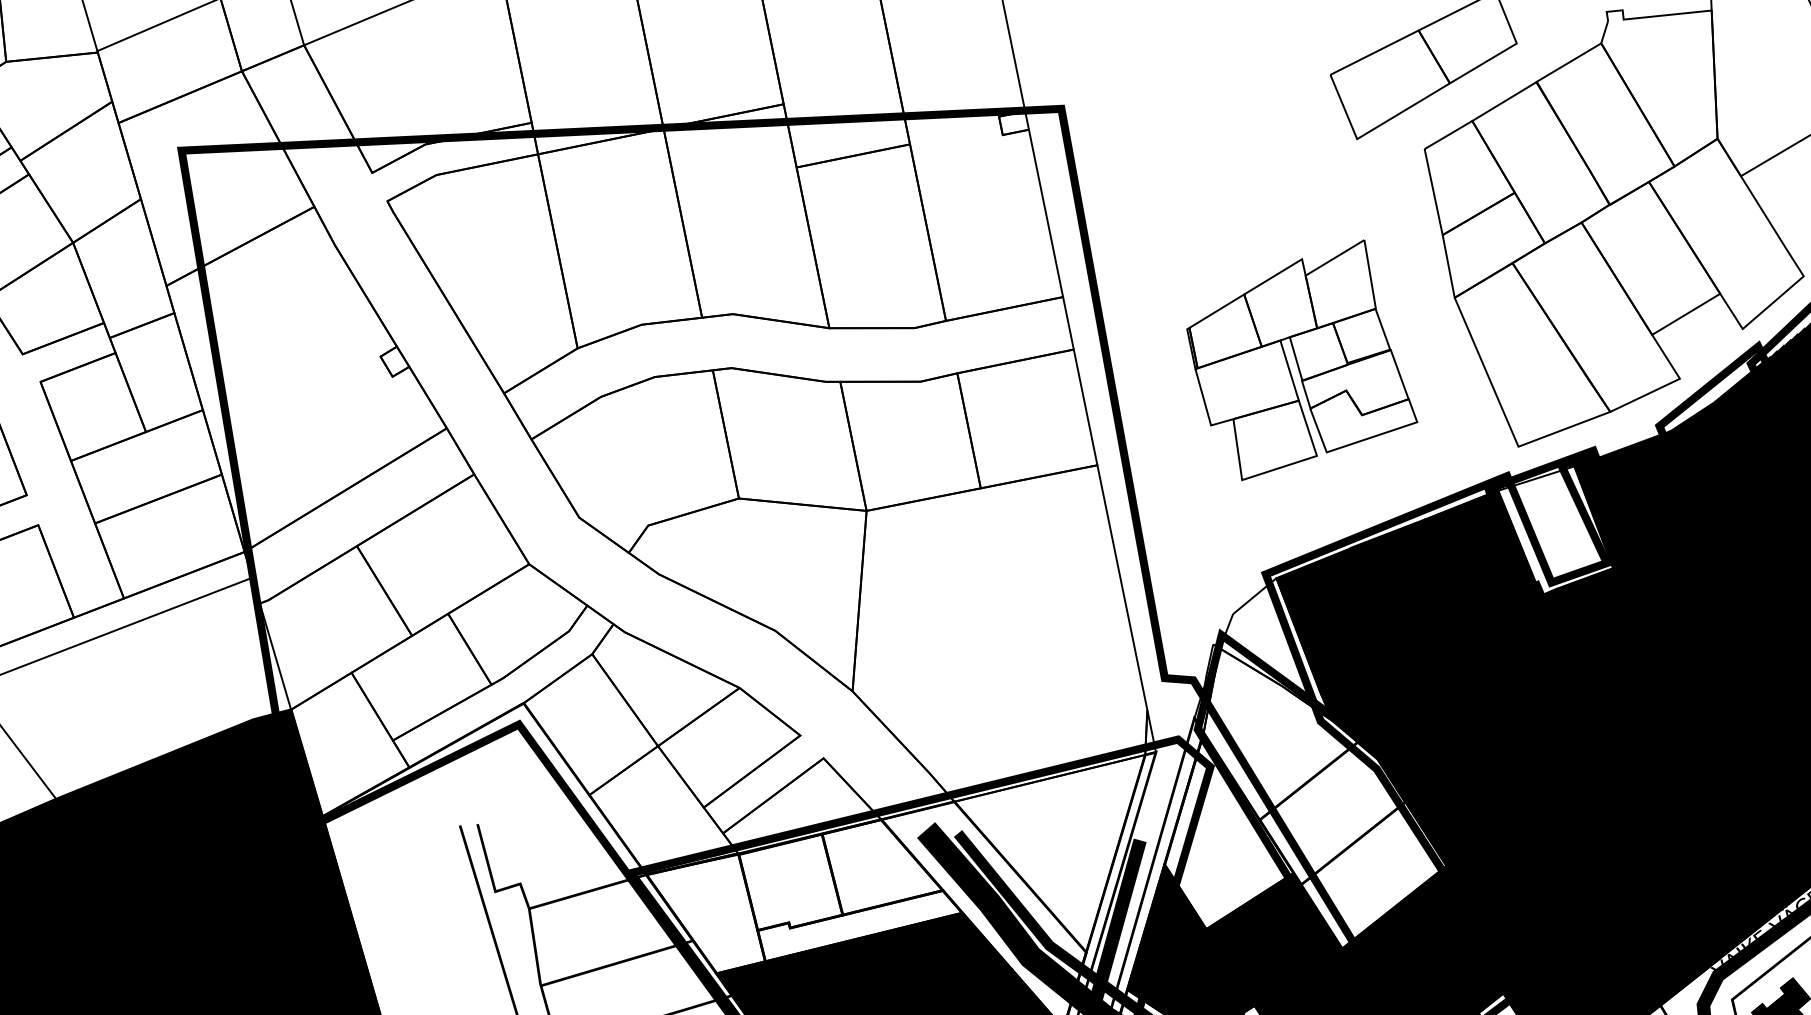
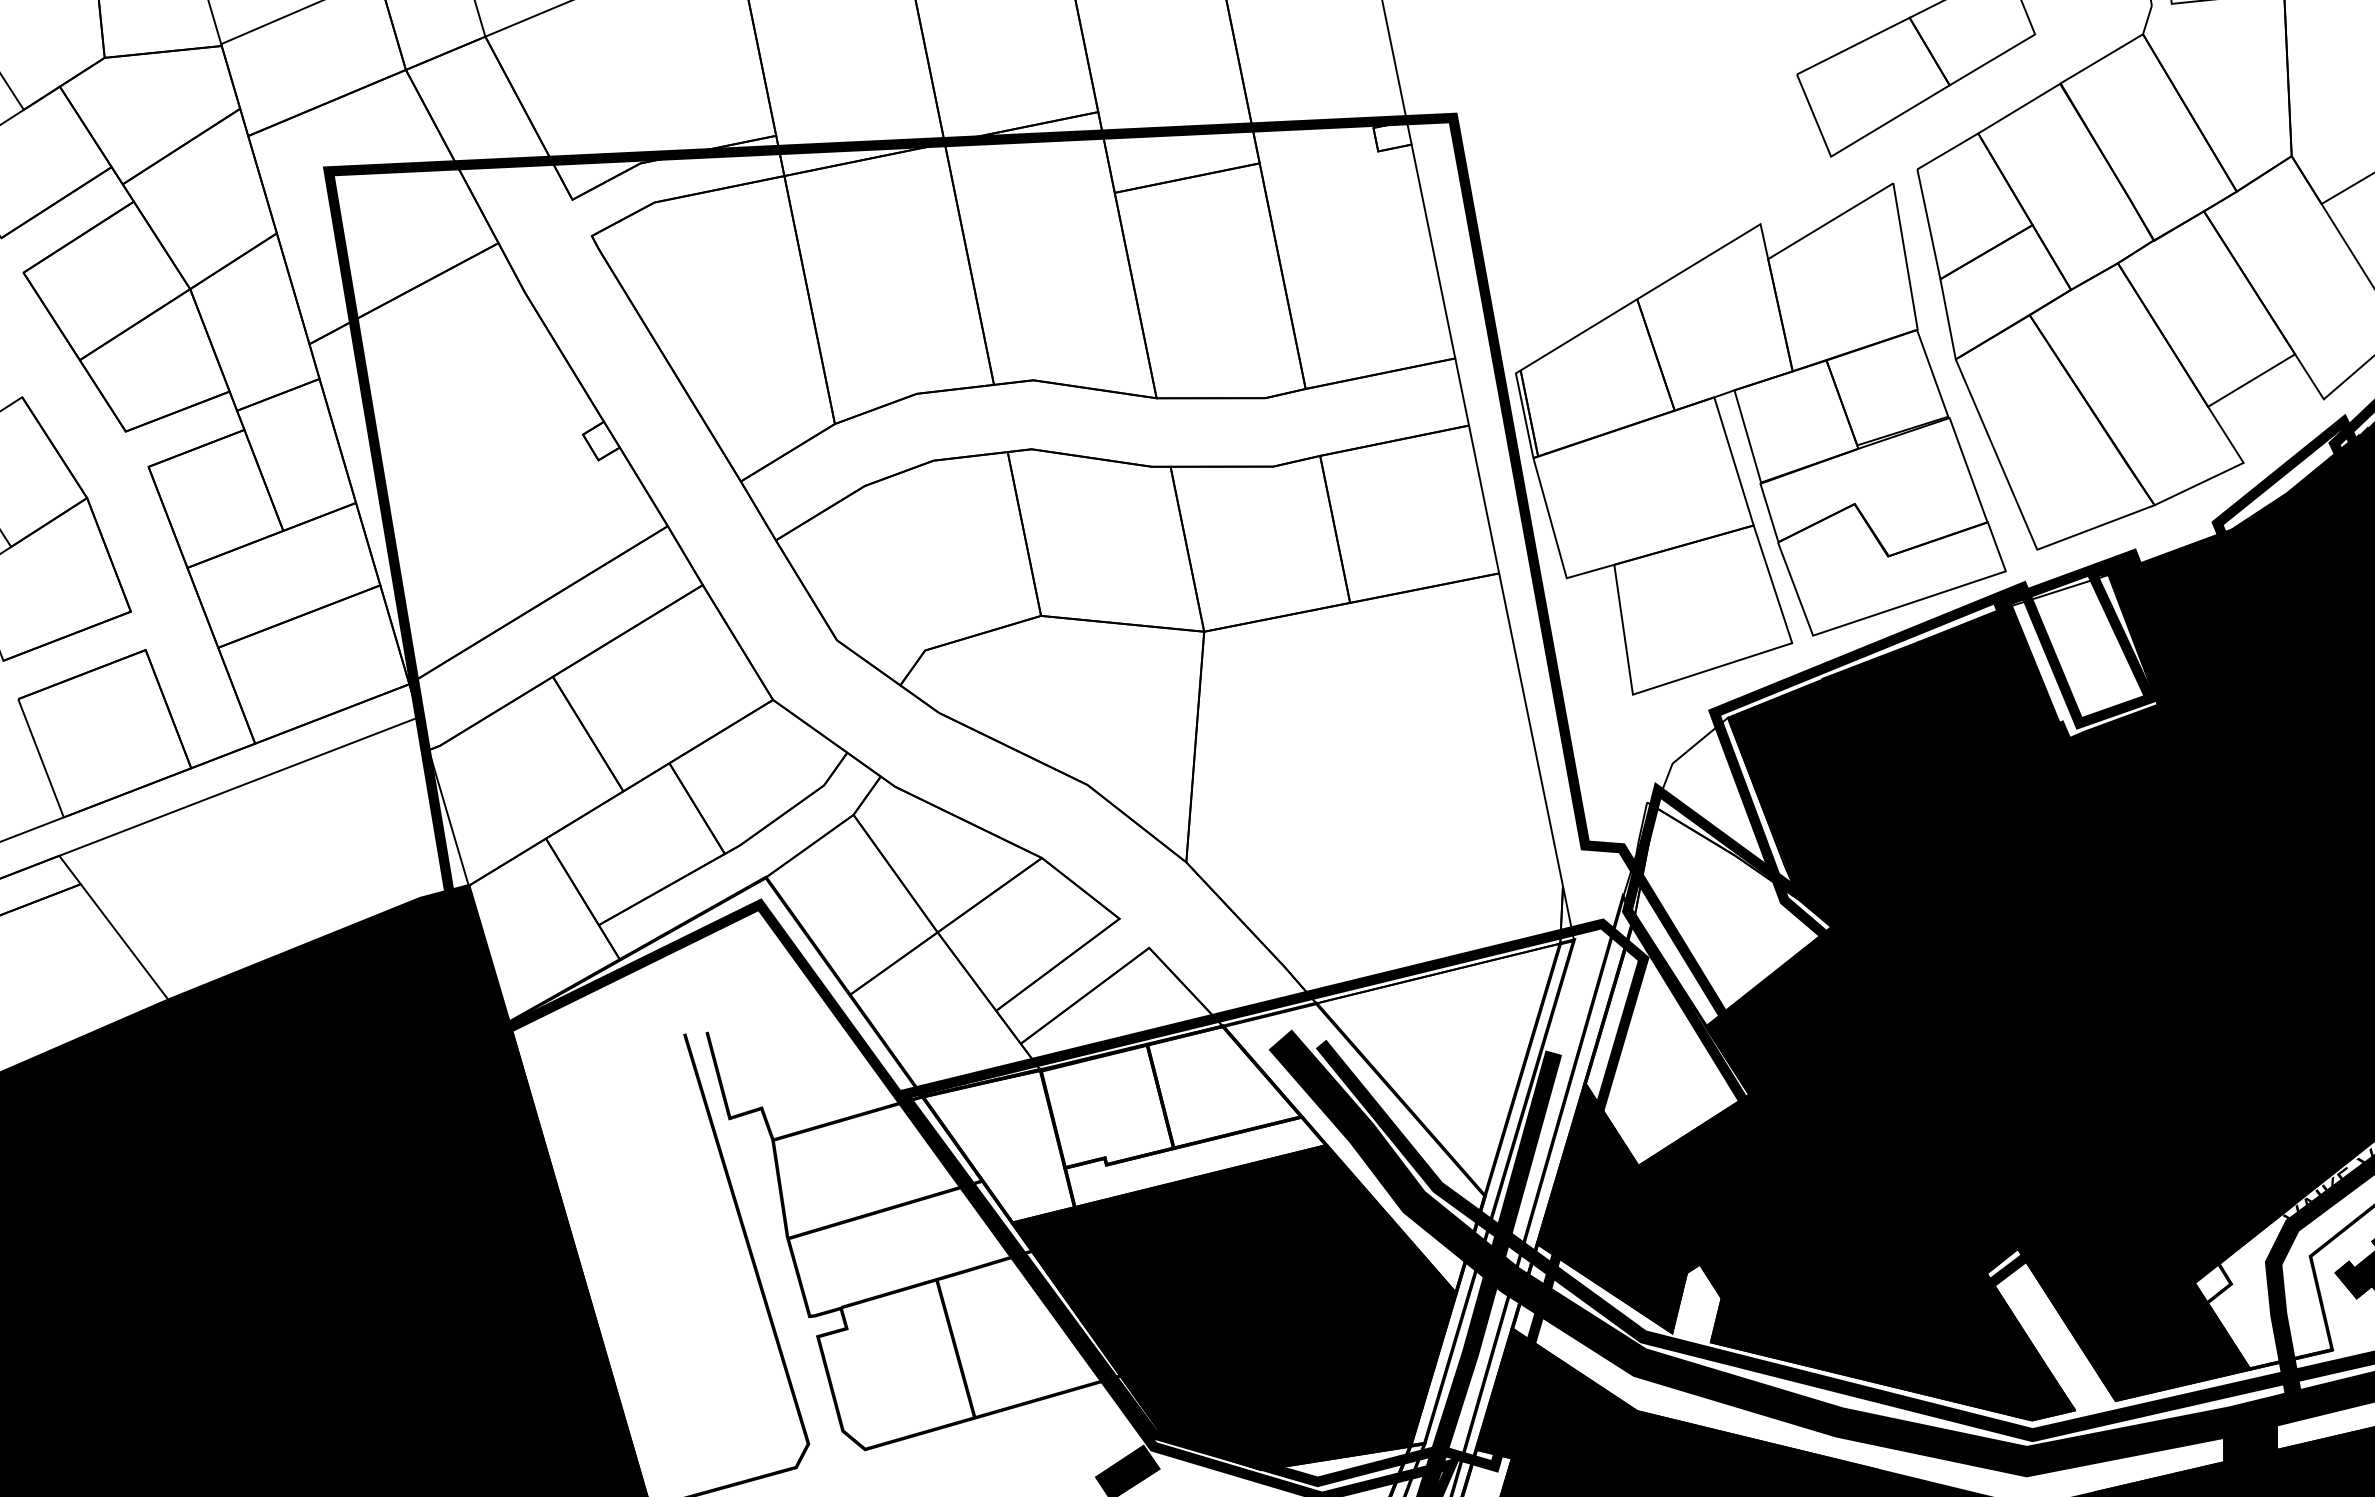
part: (1301, 359) -> (1760, 438), size x1.67
hatch: (1352, 845) -> (1825, 1059), added

